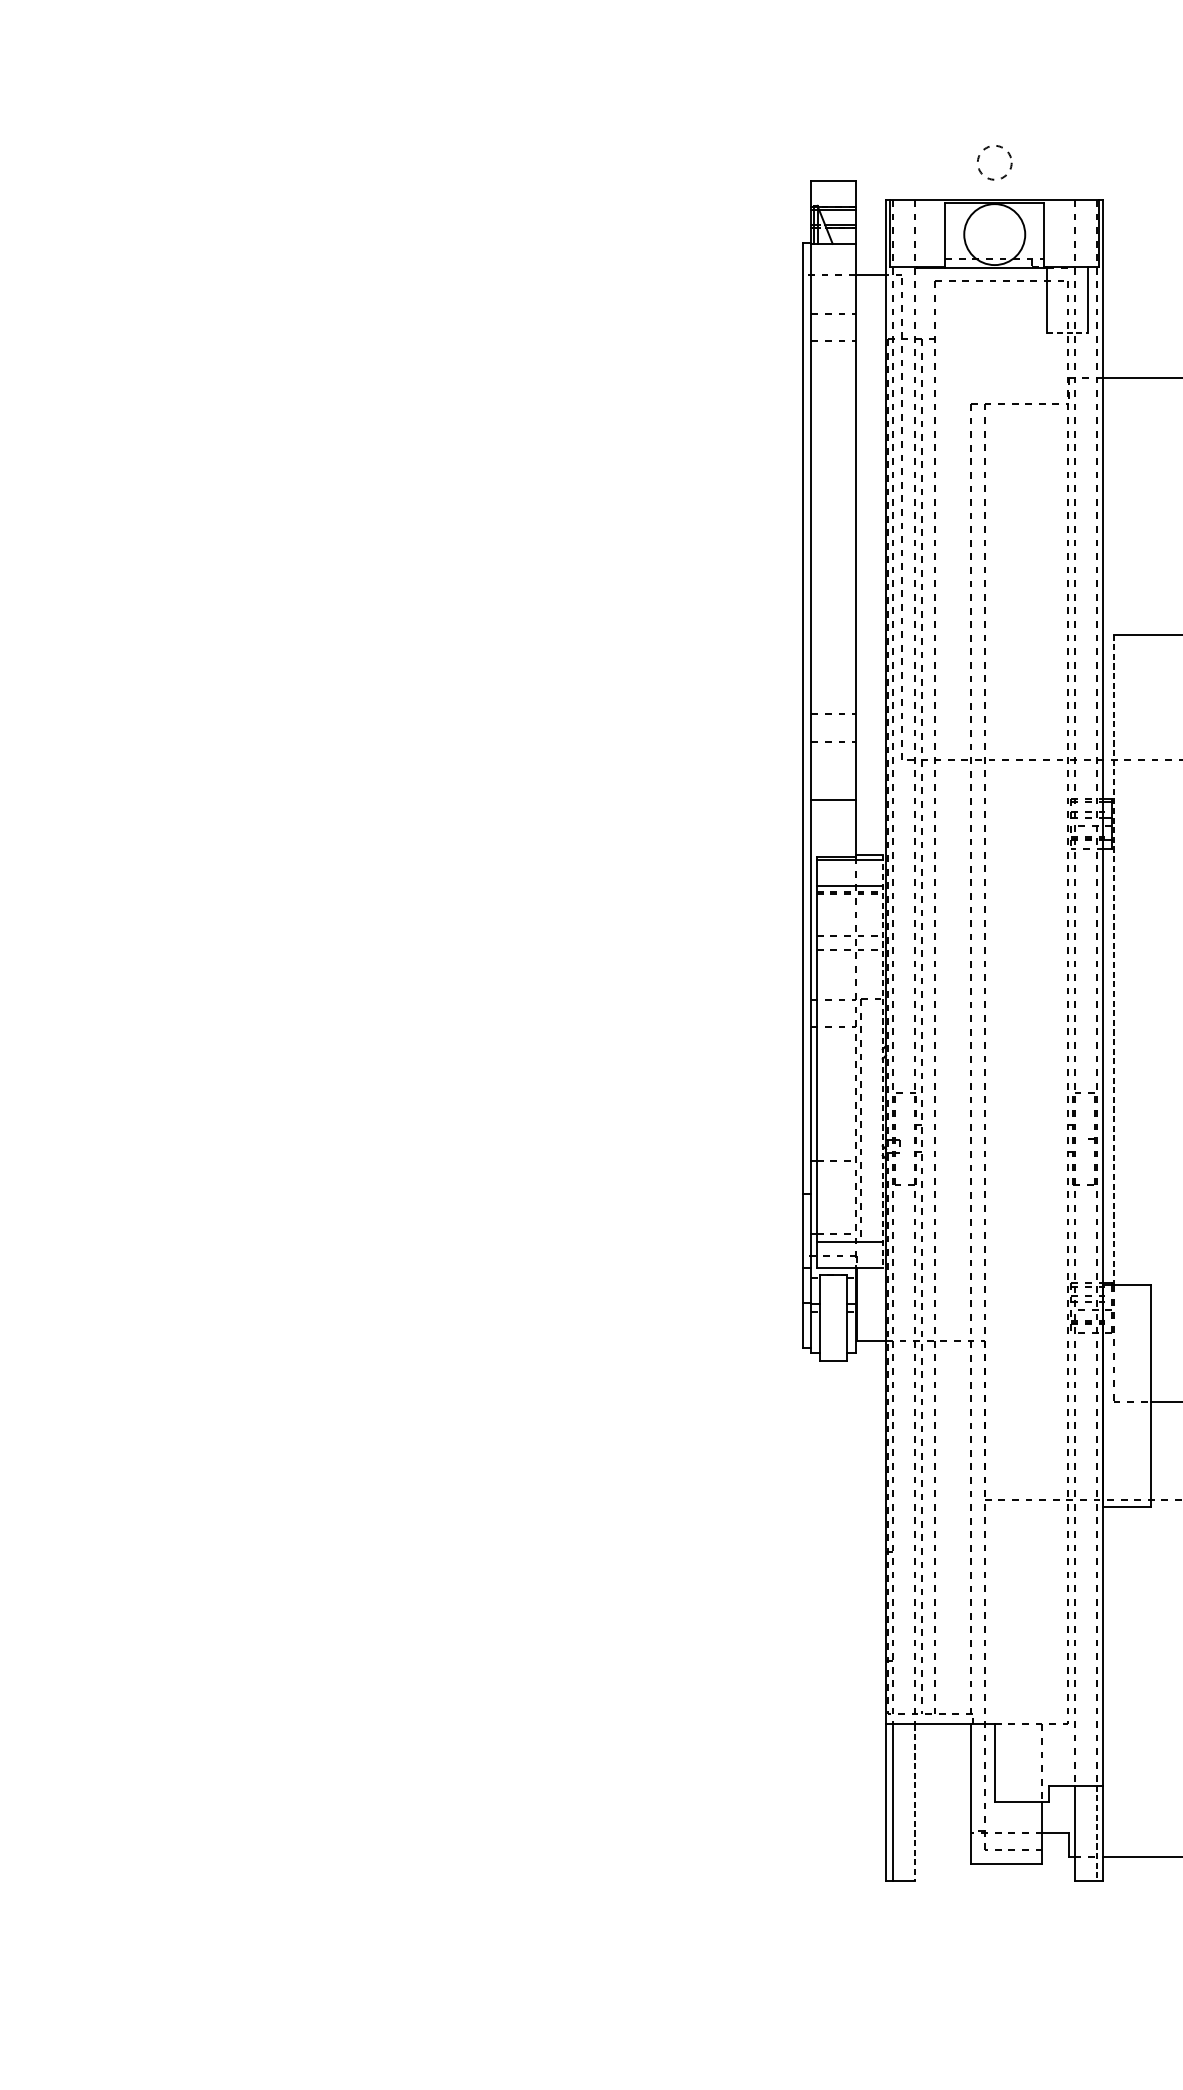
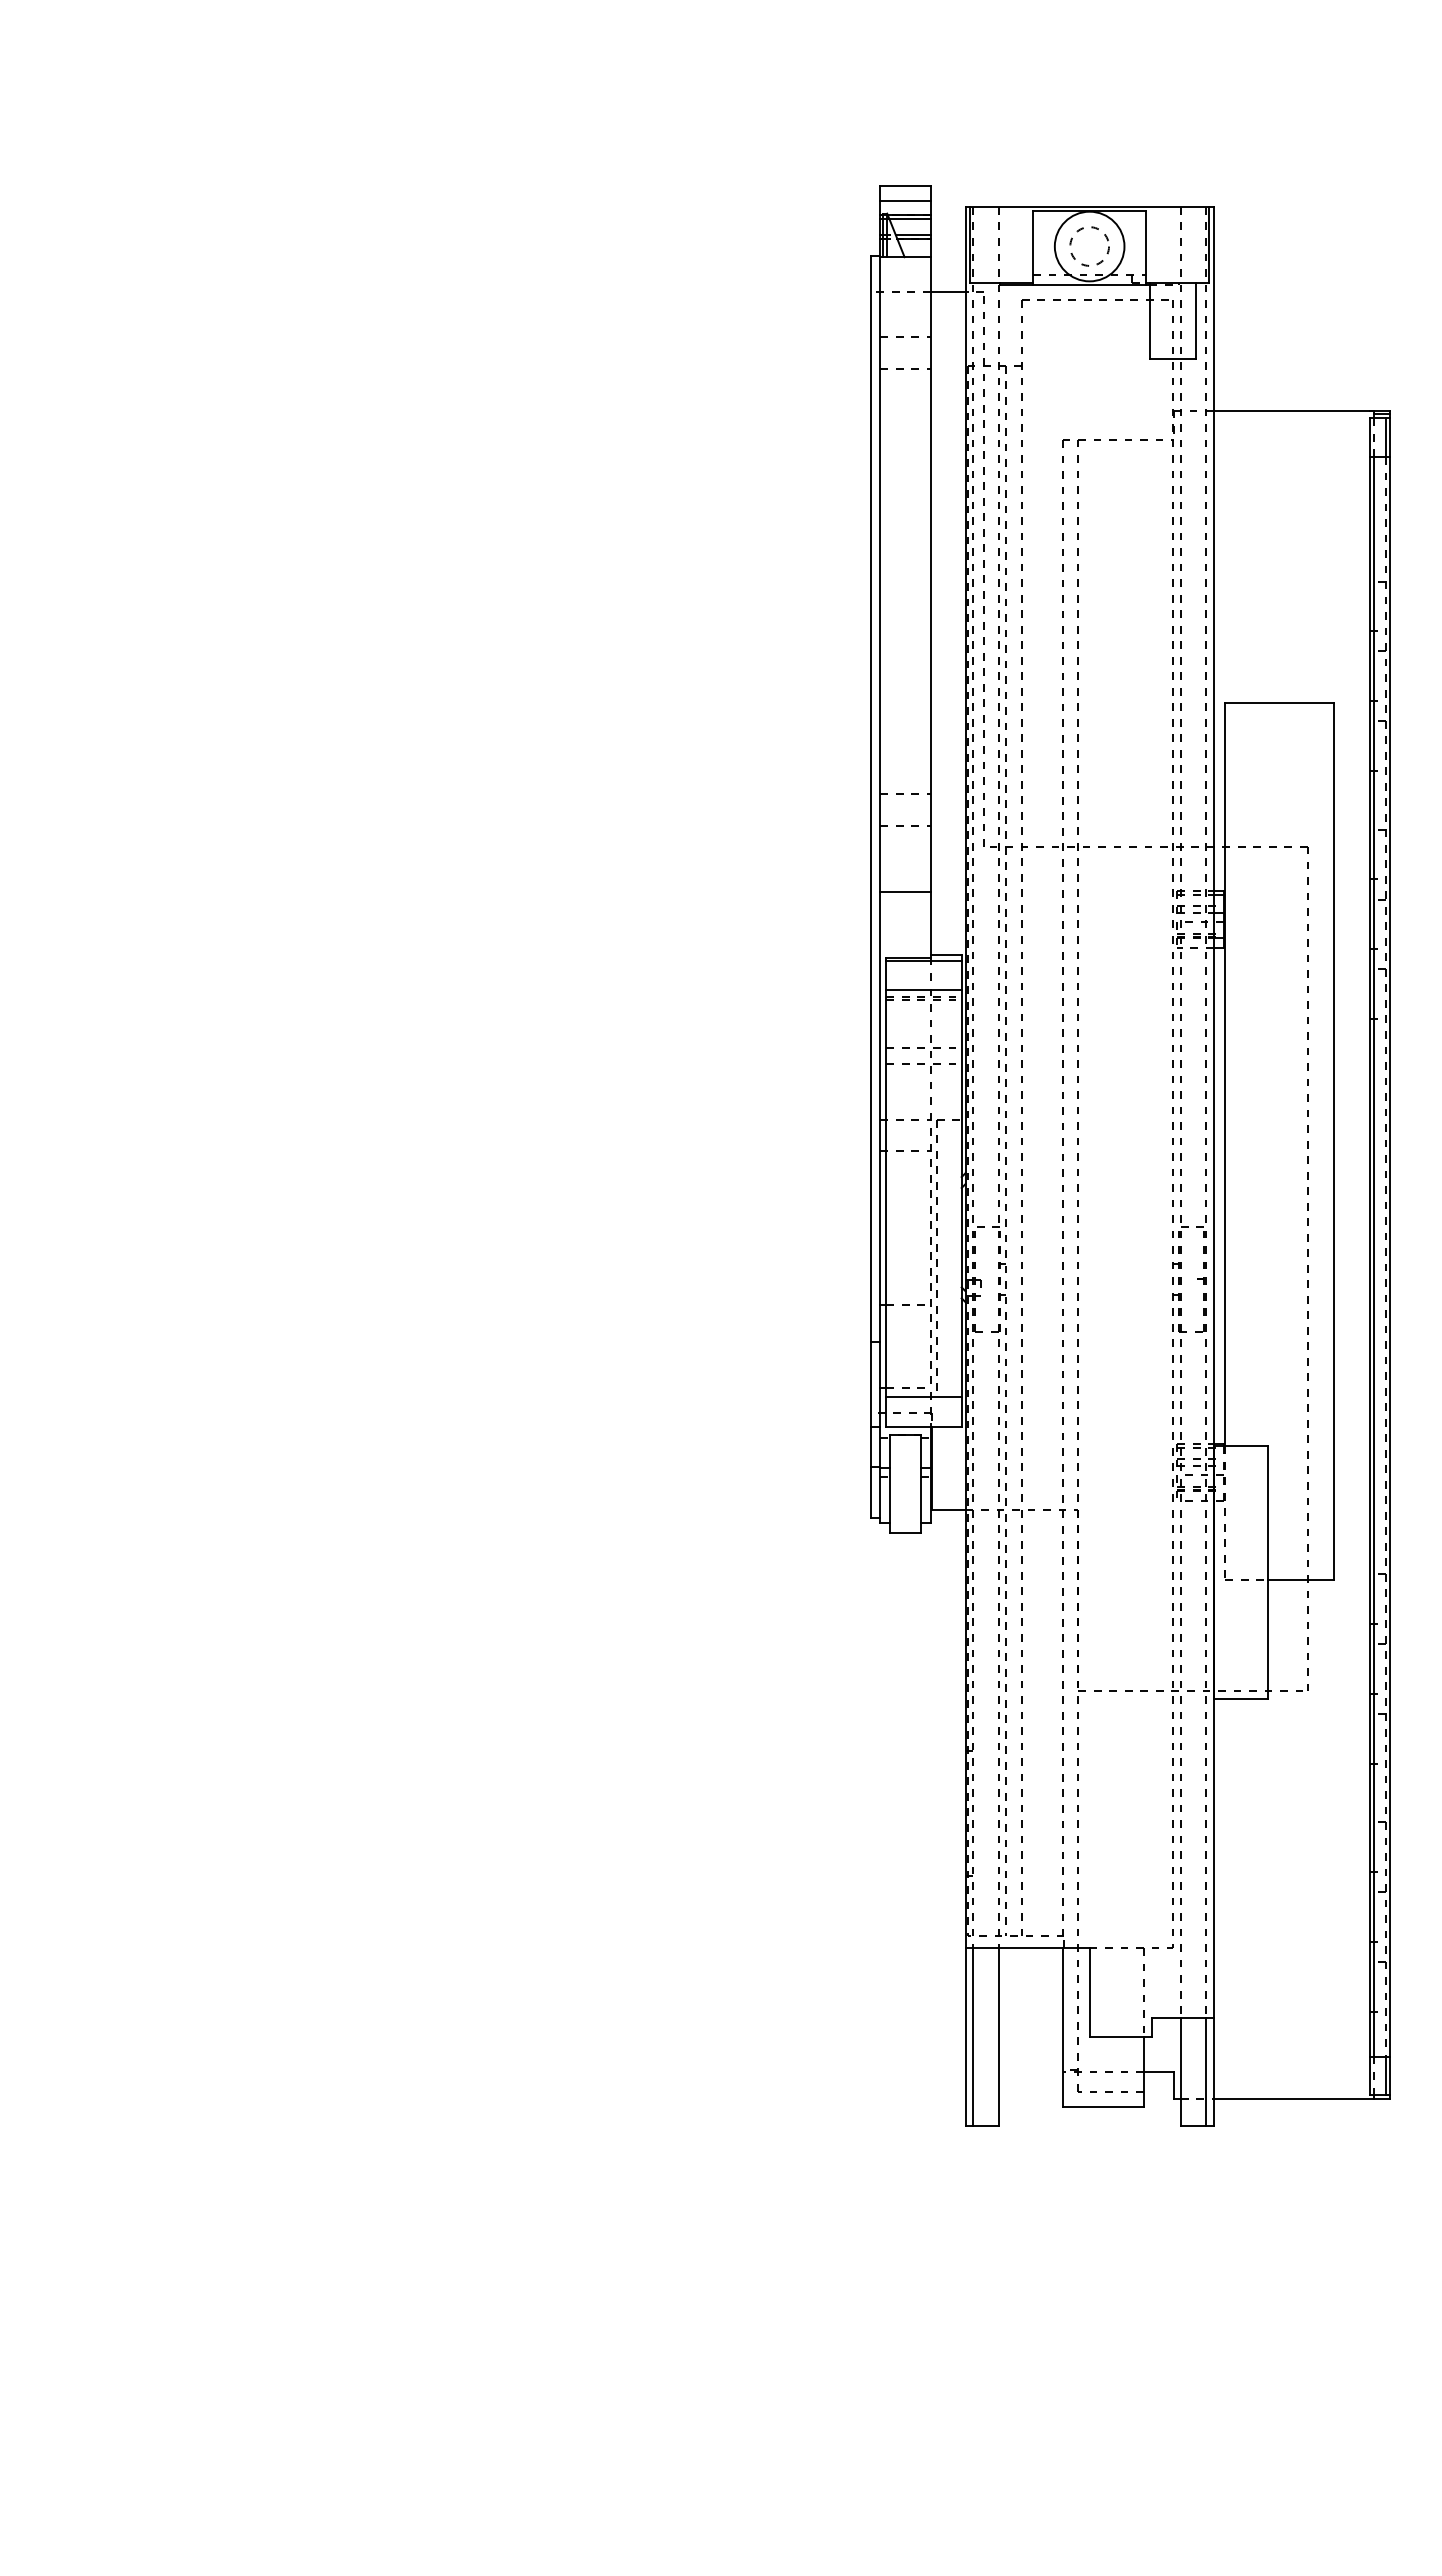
circle: (994, 162) -> (1089, 246), moved
line: (833, 195) -> (905, 201), added
line: (1068, 332) -> (1173, 358), dashed -> solid
line: (1113, 959) -> (1225, 1074), dashed -> solid
line: (882, 1062) -> (961, 1191), dashed -> solid
line: (914, 1802) -> (998, 2037), dashed -> solid
line: (1096, 1833) -> (1205, 2072), dashed -> solid

